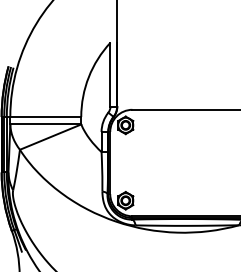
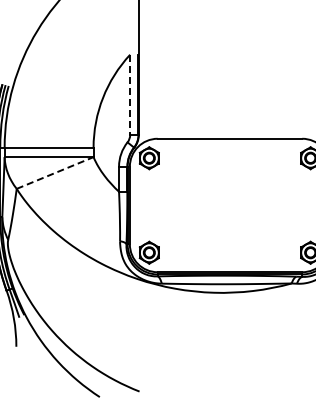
line: (110, 75) -> (130, 95), solid -> dashed
line: (50, 137) -> (55, 173), solid -> dashed

